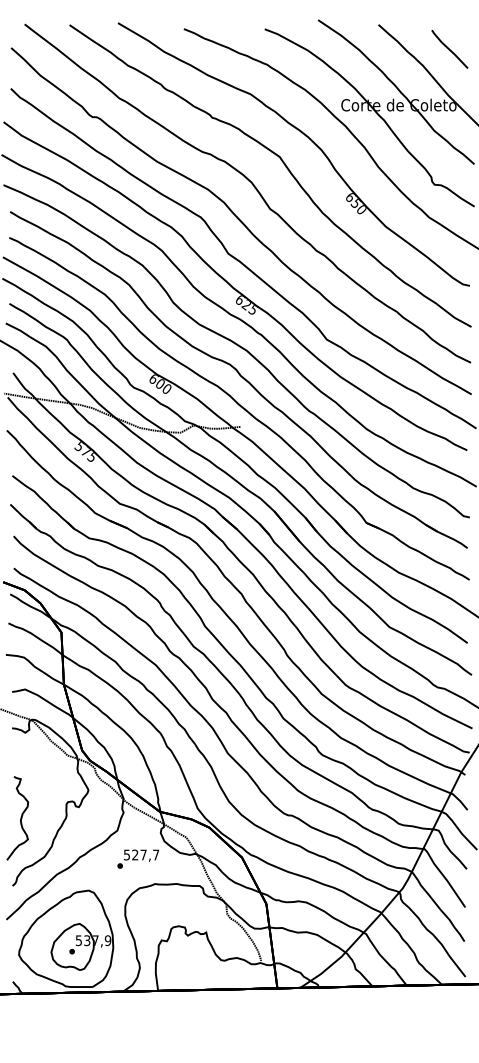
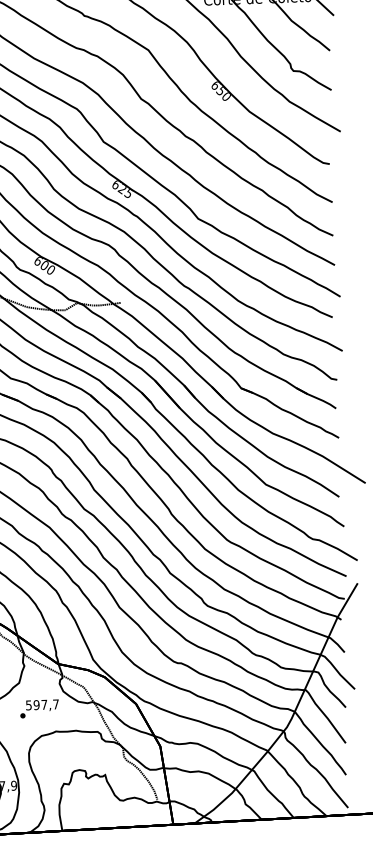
text: (135, 854) -> (36, 704), 527,7 -> 597,7

